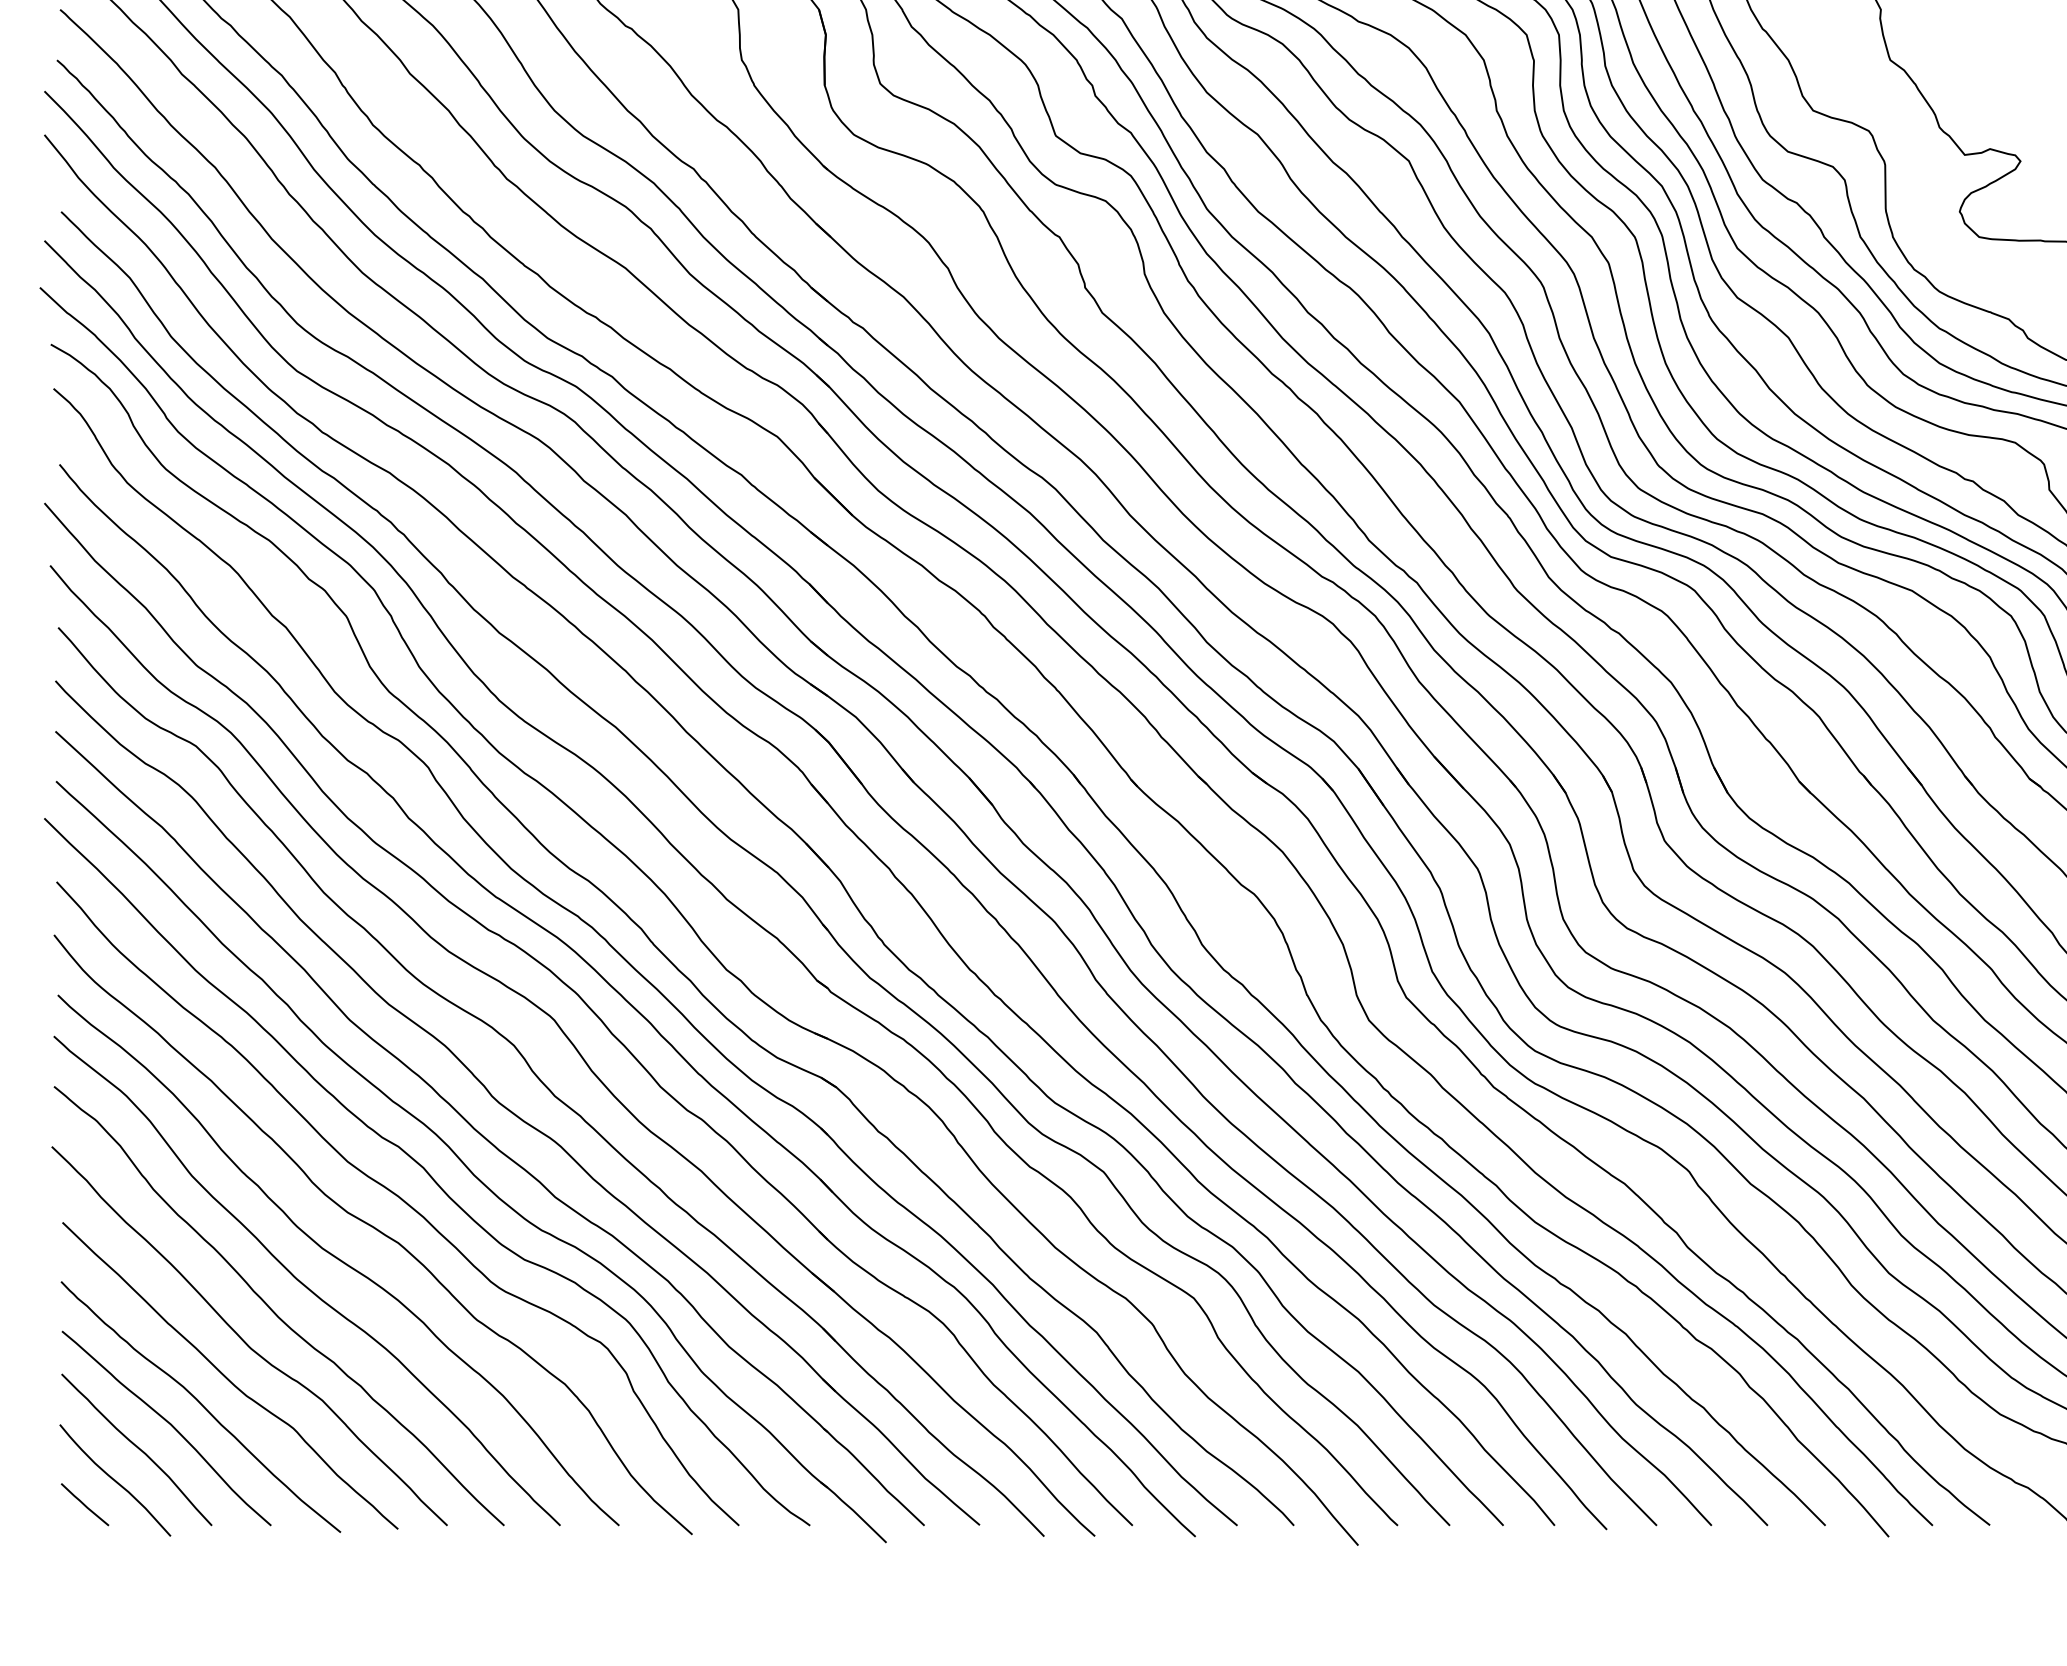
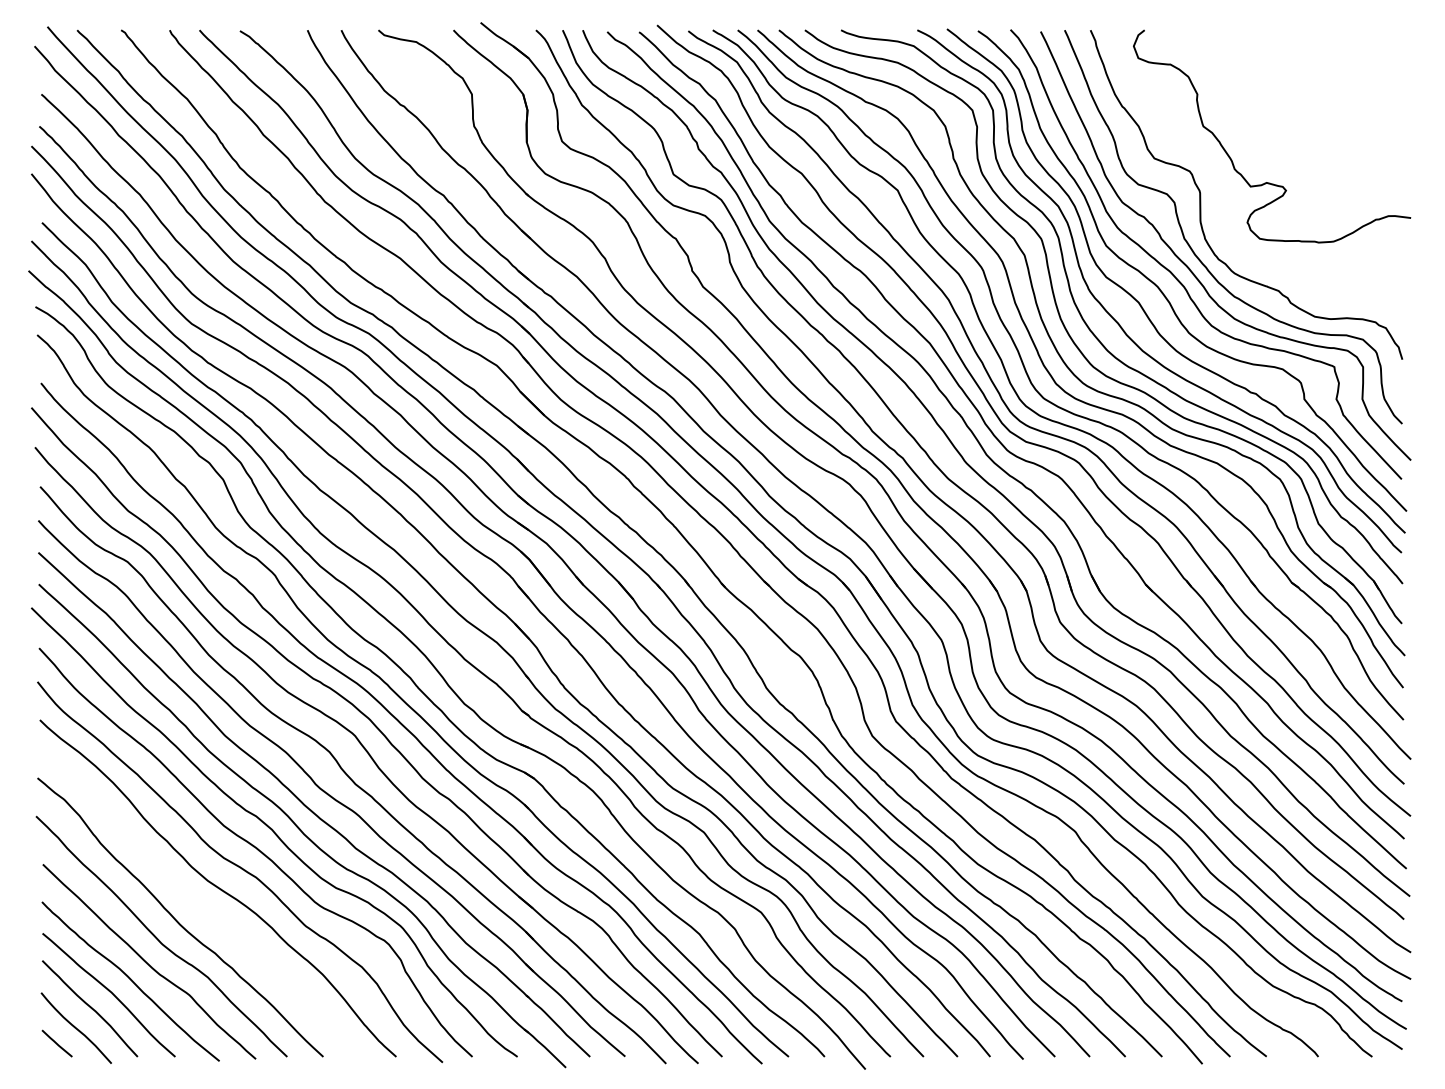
curve: (304, 1284) -> (196, 903), removed

